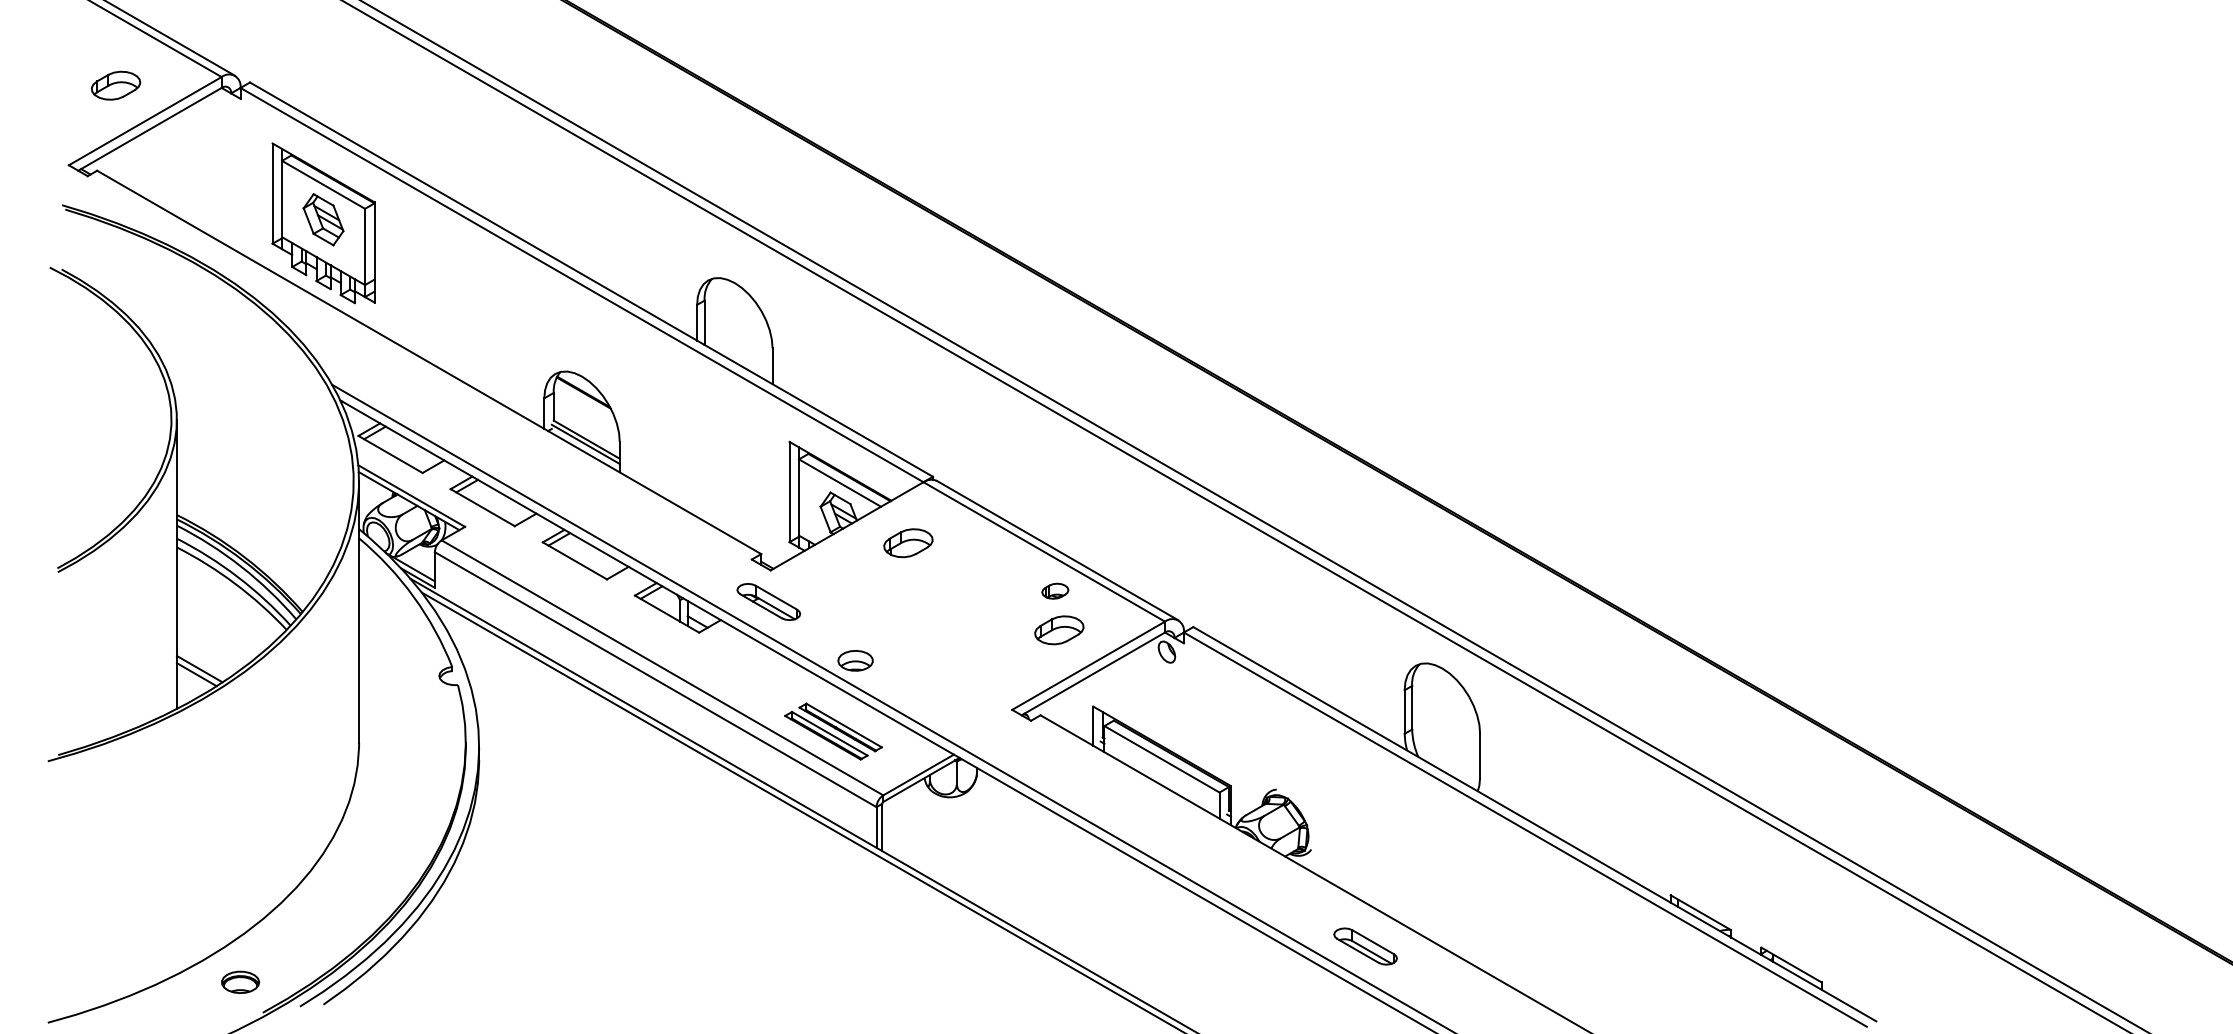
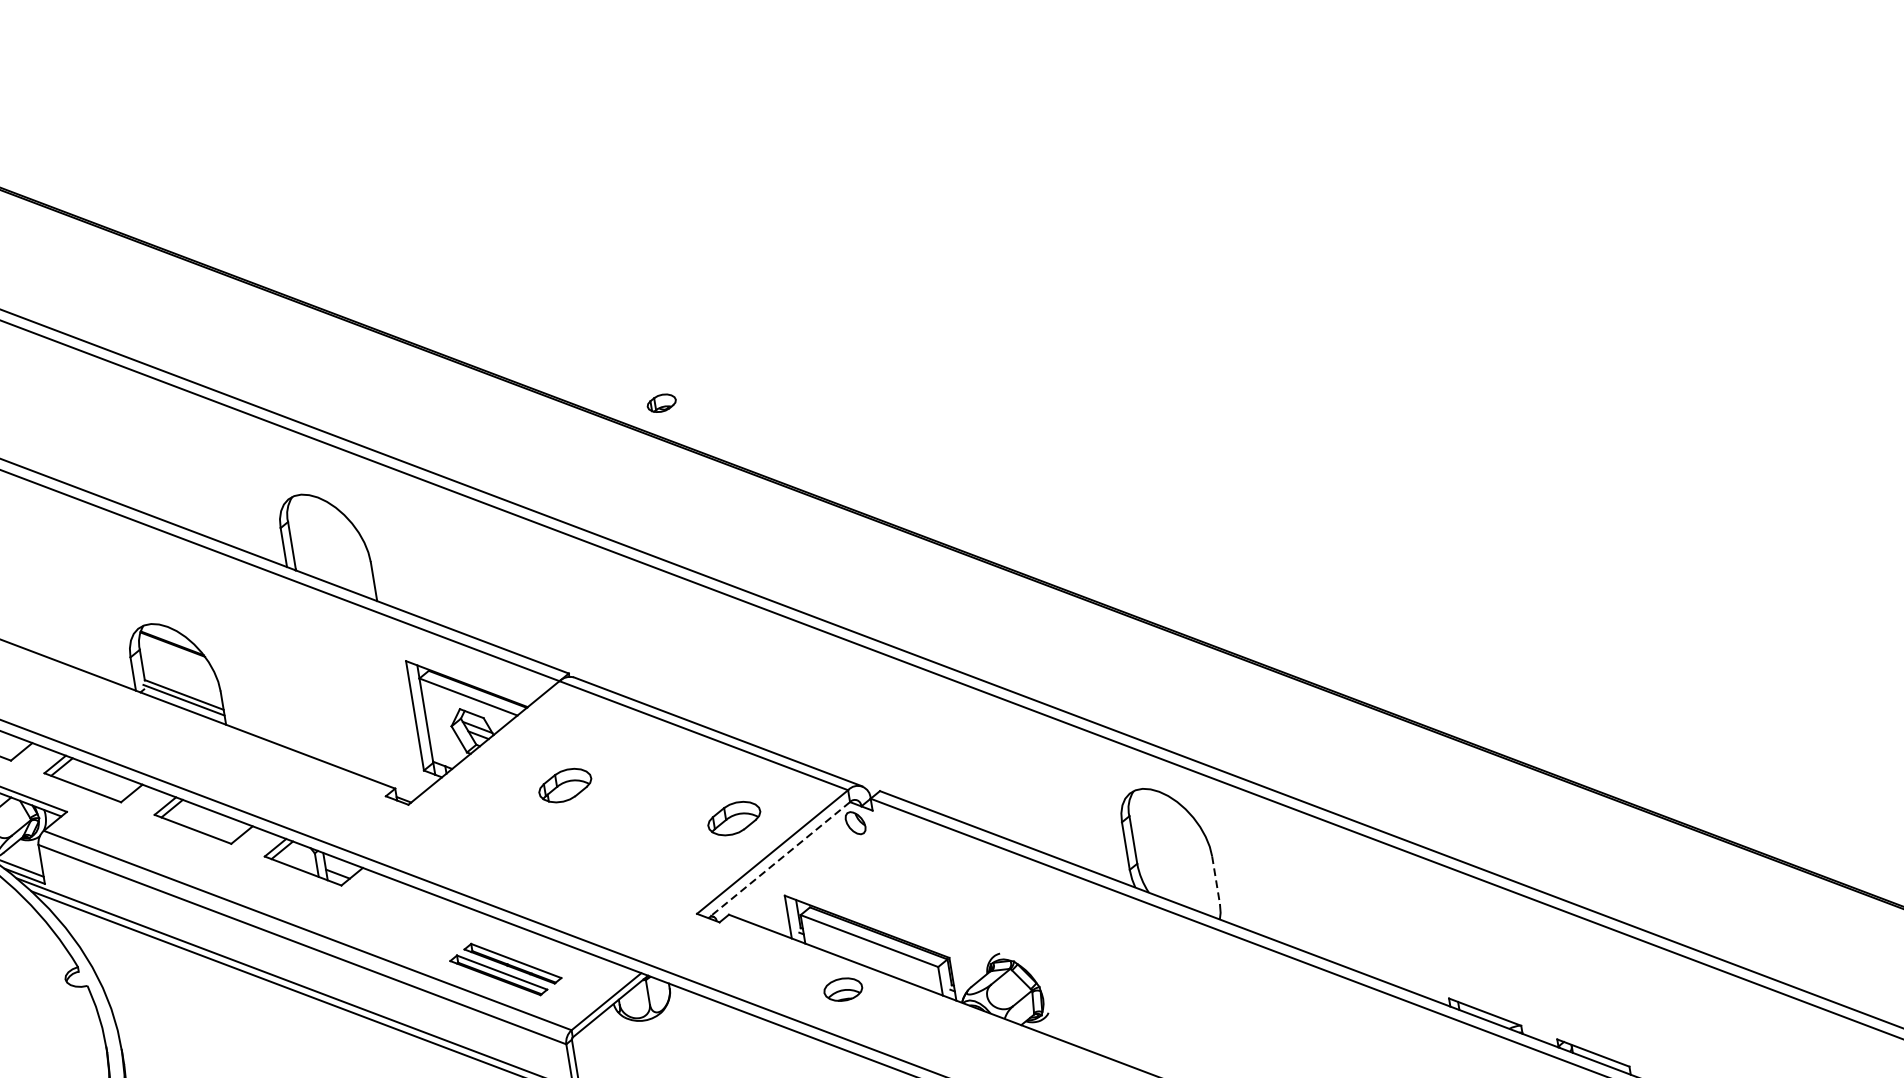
part: (908, 543) -> (565, 785), moved
part: (1055, 590) -> (661, 402), moved
part: (768, 601) -> (411, 839), removed
part: (855, 660) -> (843, 989), moved
line: (1093, 673) -> (779, 859), solid -> dashed
line: (1480, 755) -> (1216, 879), solid -> dashed

